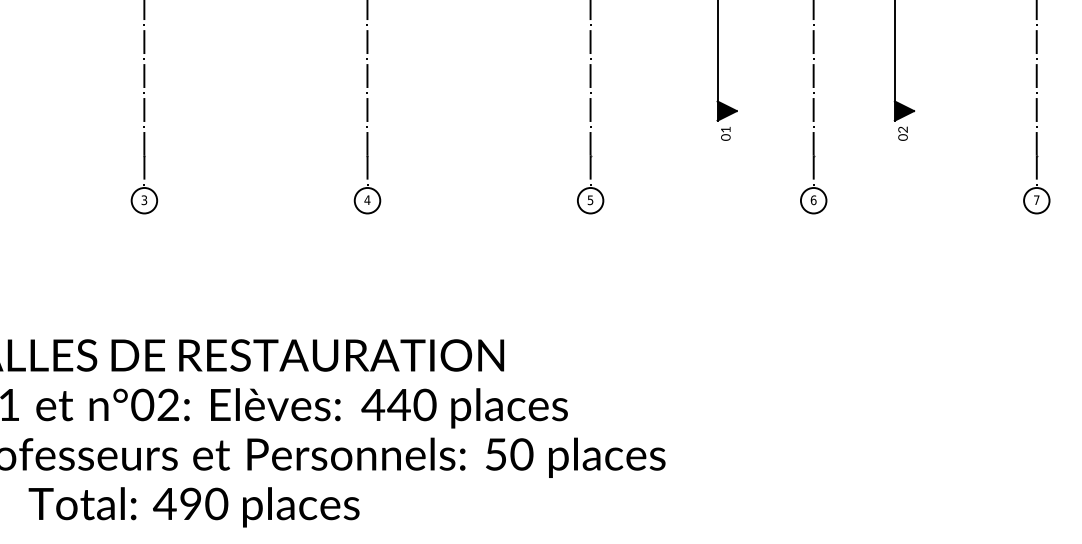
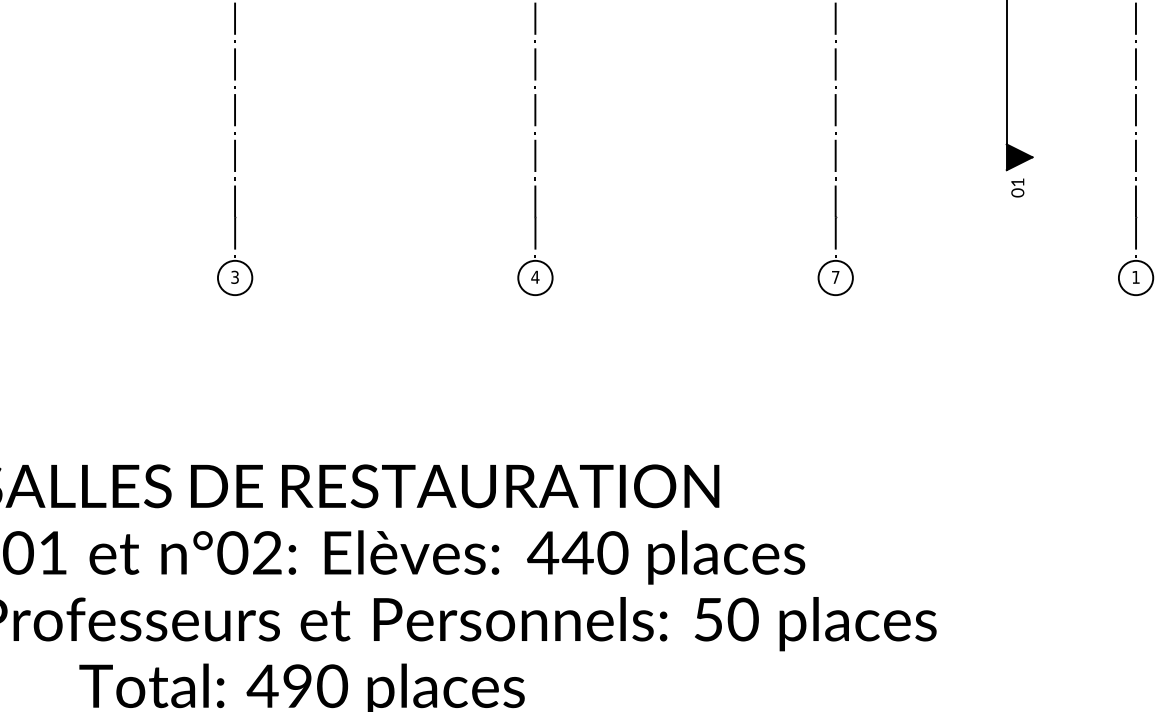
text: (590, 200) -> (835, 277), 5 -> 7
text: (813, 200) -> (1135, 277), 6 -> 1

